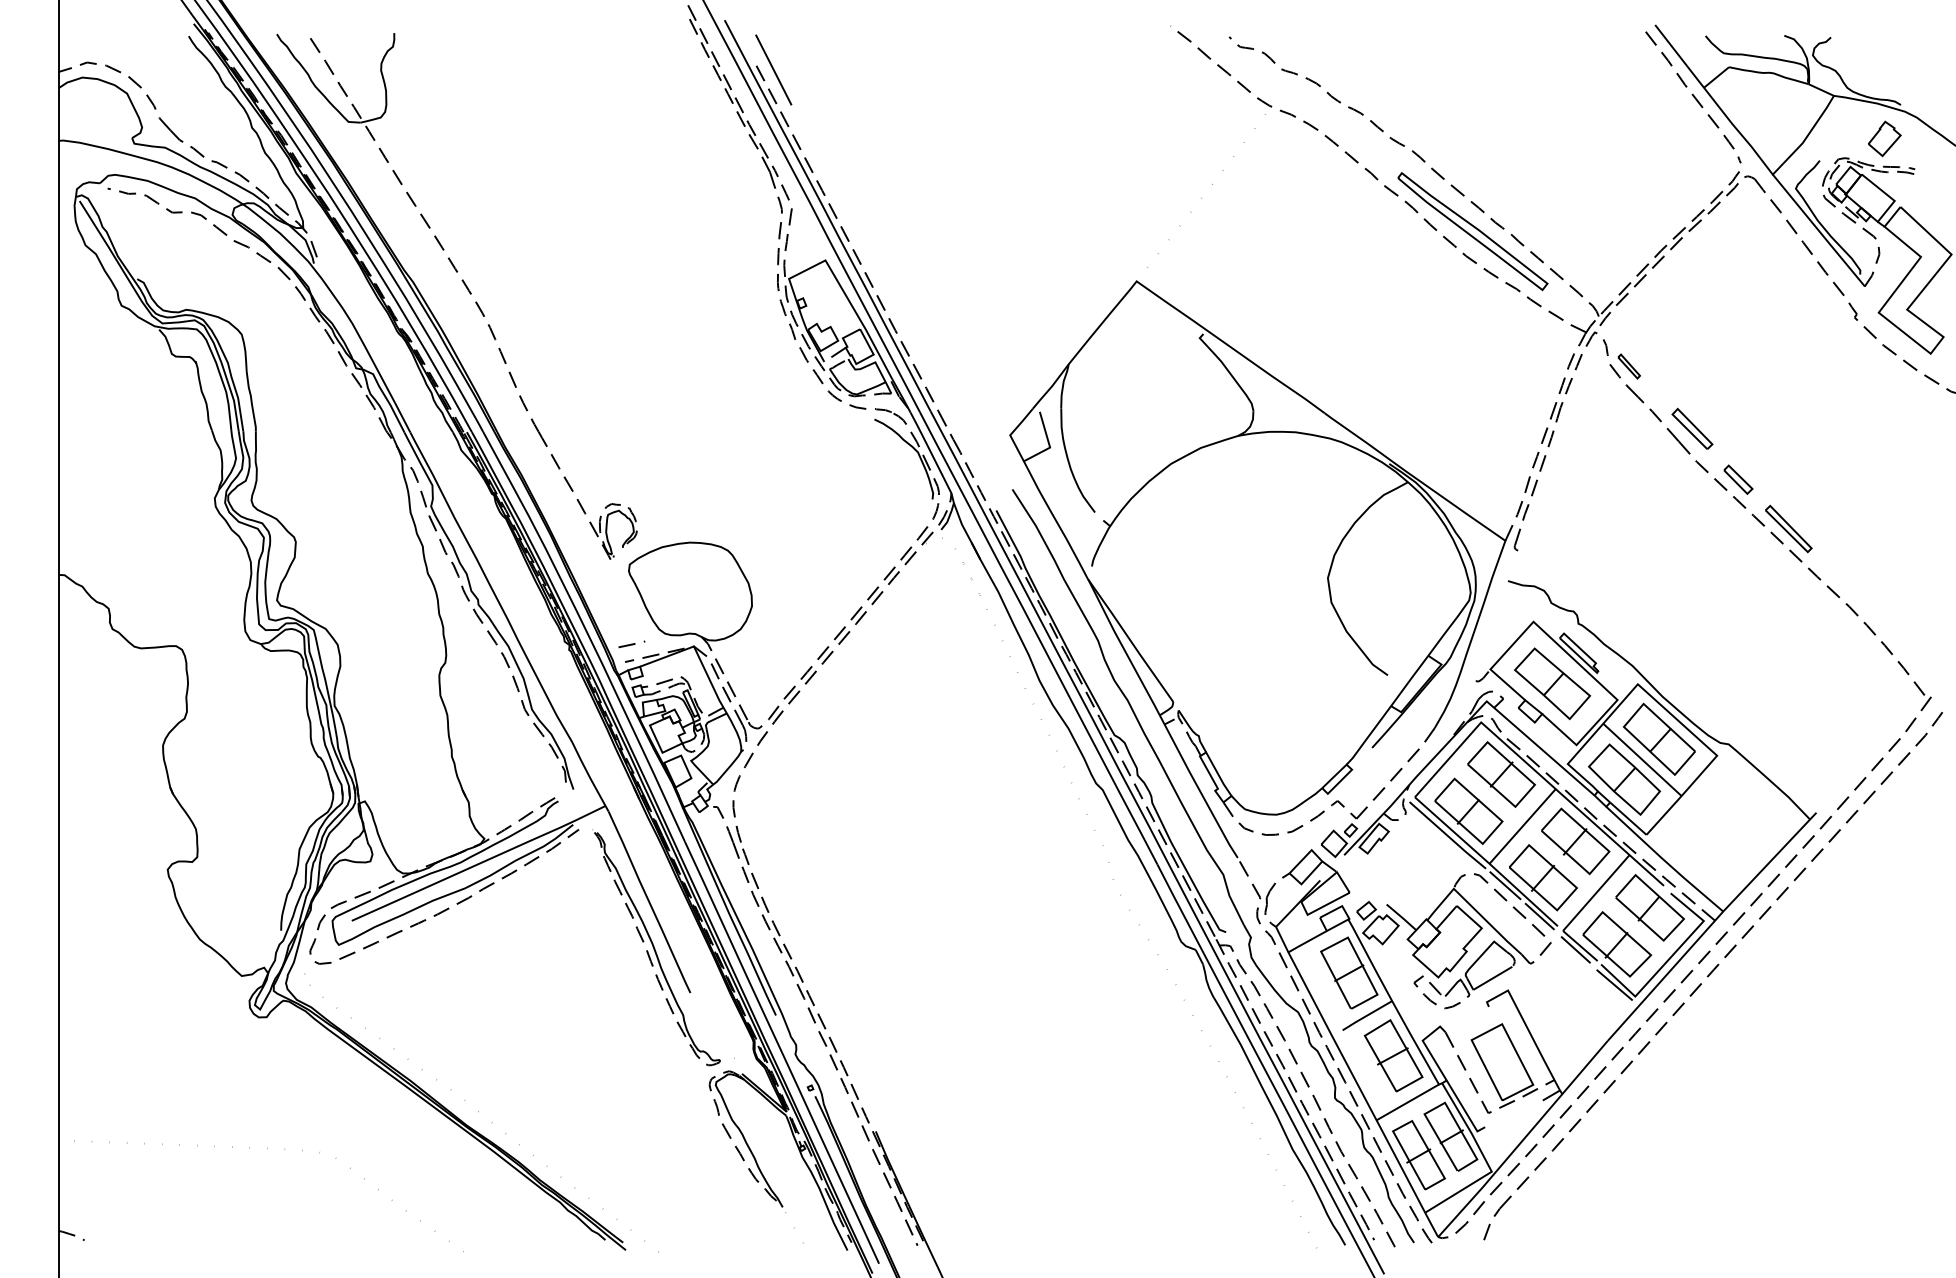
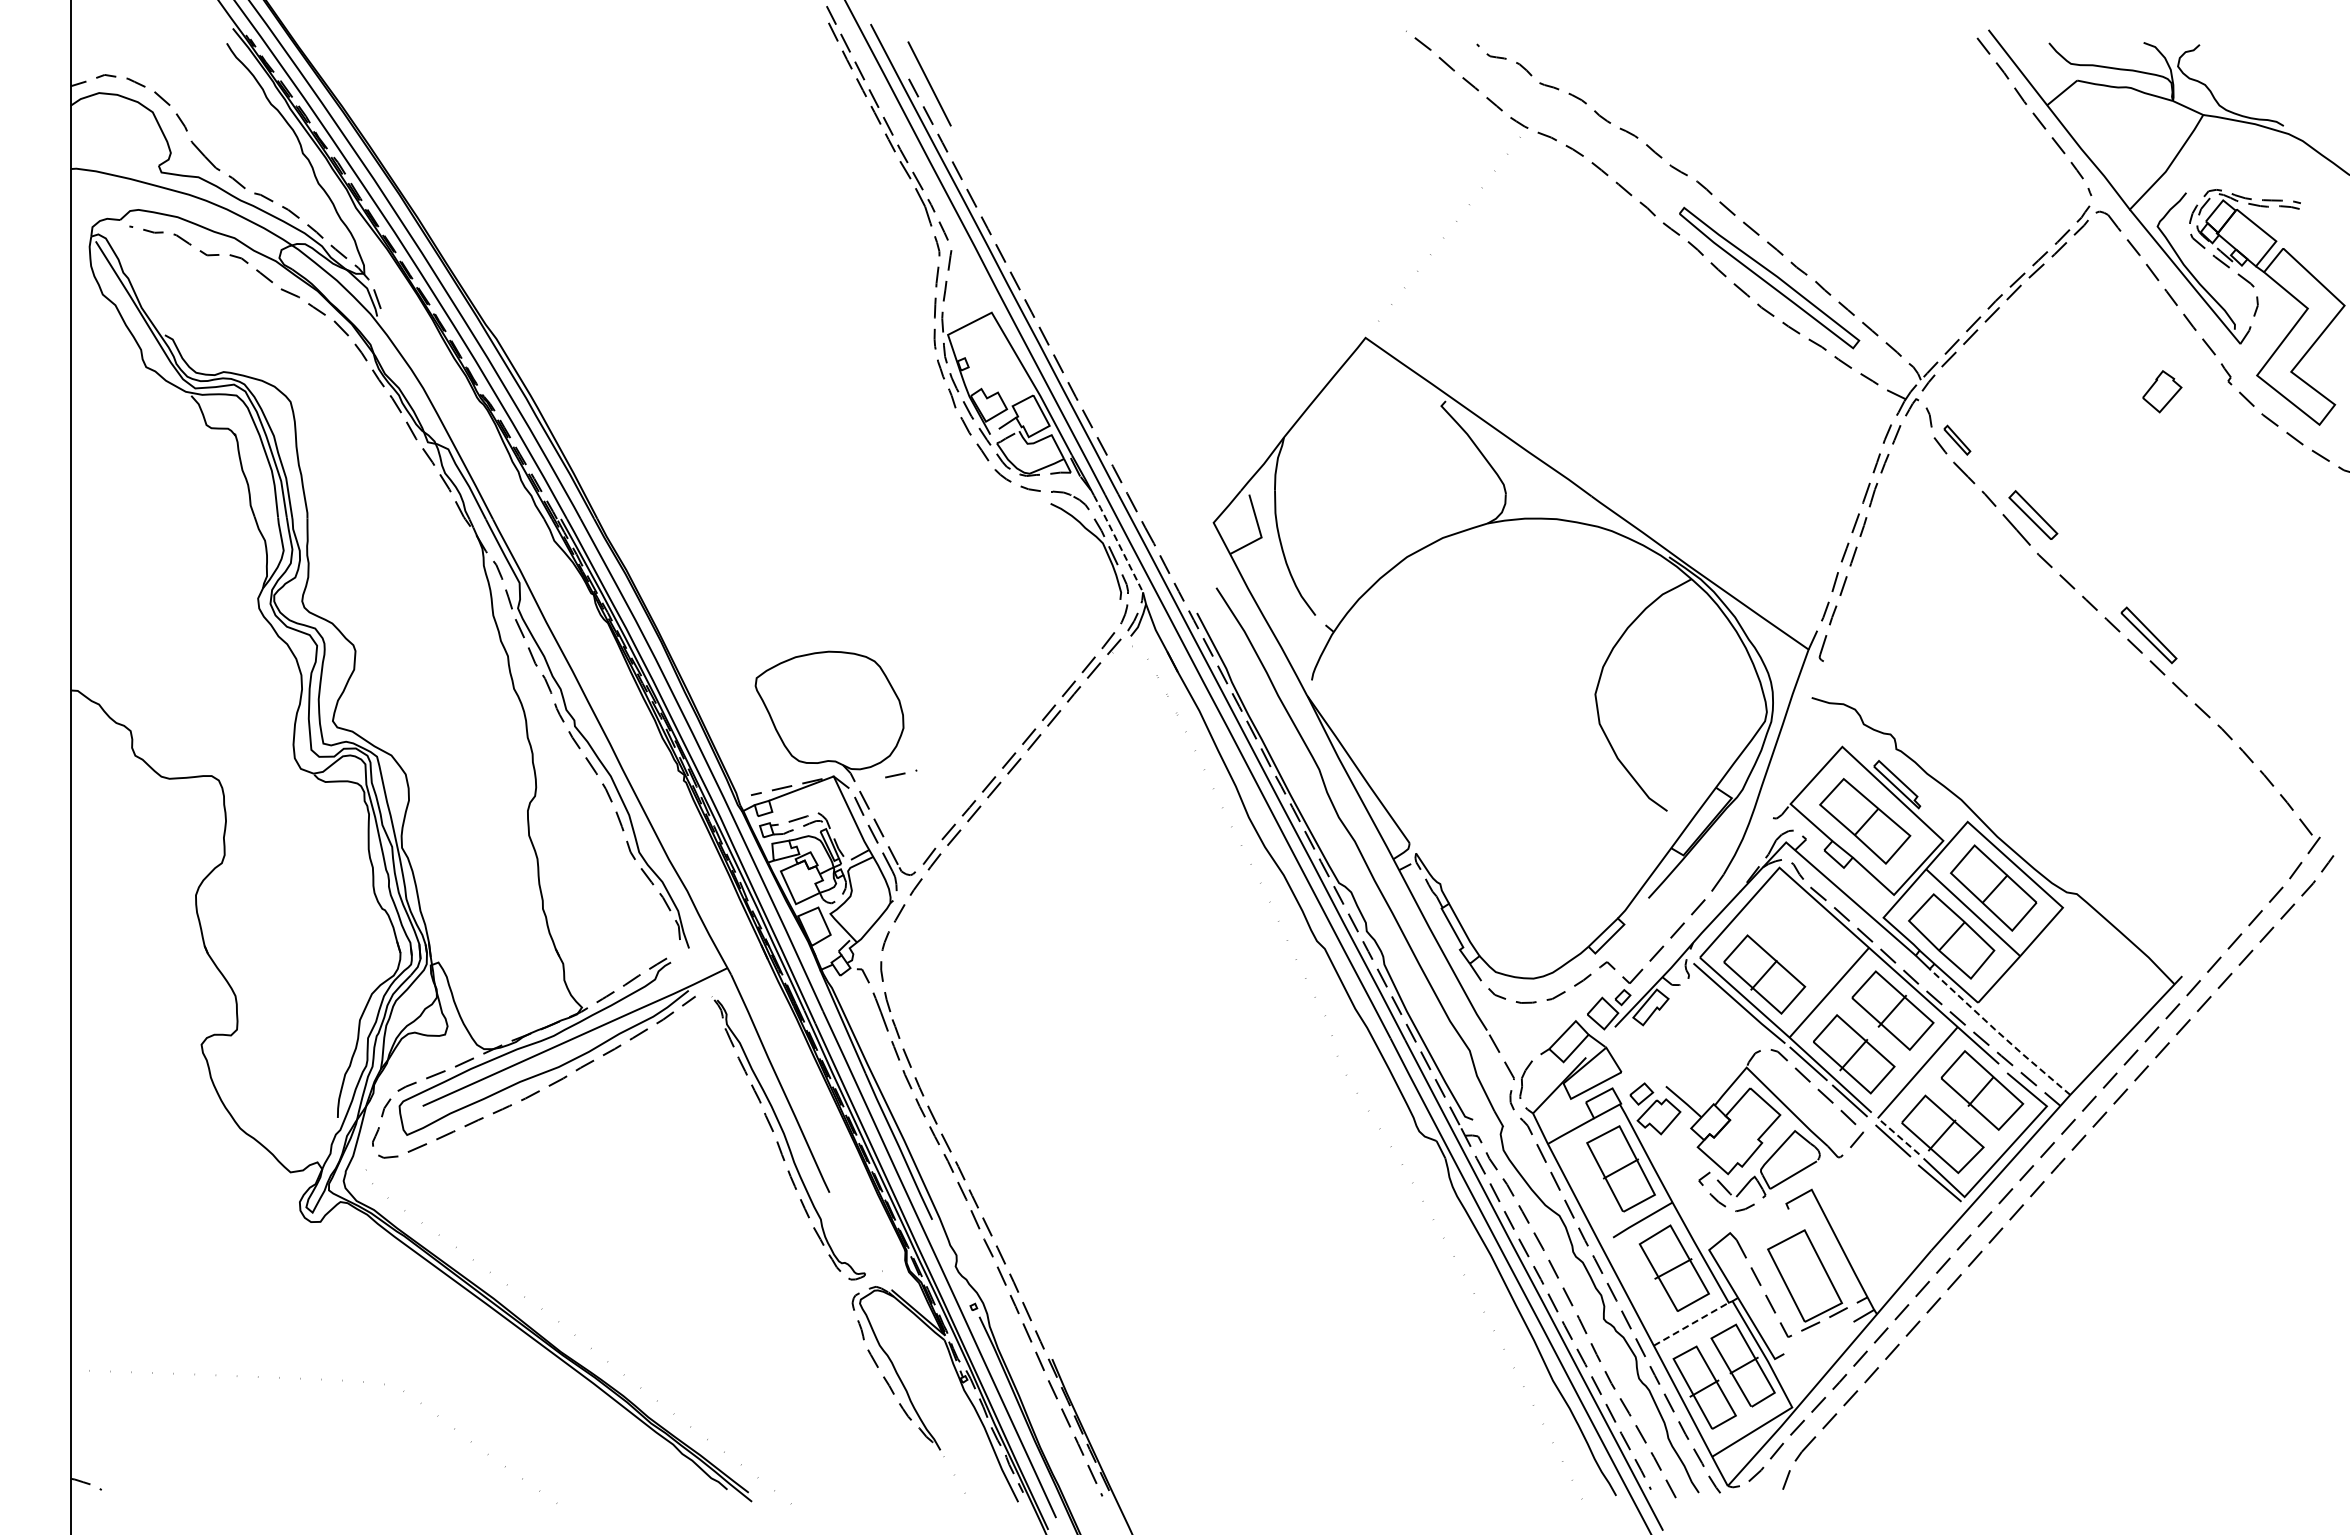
part: (1884, 138) -> (2162, 391), moved
part: (466, 288) -> (560, 346), removed
line: (930, 451) -> (1118, 542), solid -> dashed
part: (1738, 480) -> (2088, 576), removed
line: (632, 643) -> (901, 773), moved
part: (1501, 774) -> (1803, 930), removed
line: (1663, 859) -> (1998, 1032), solid -> dashed
line: (1580, 946) -> (1898, 1136), solid -> dashed
line: (1407, 1101) -> (1691, 1323), solid -> dashed

